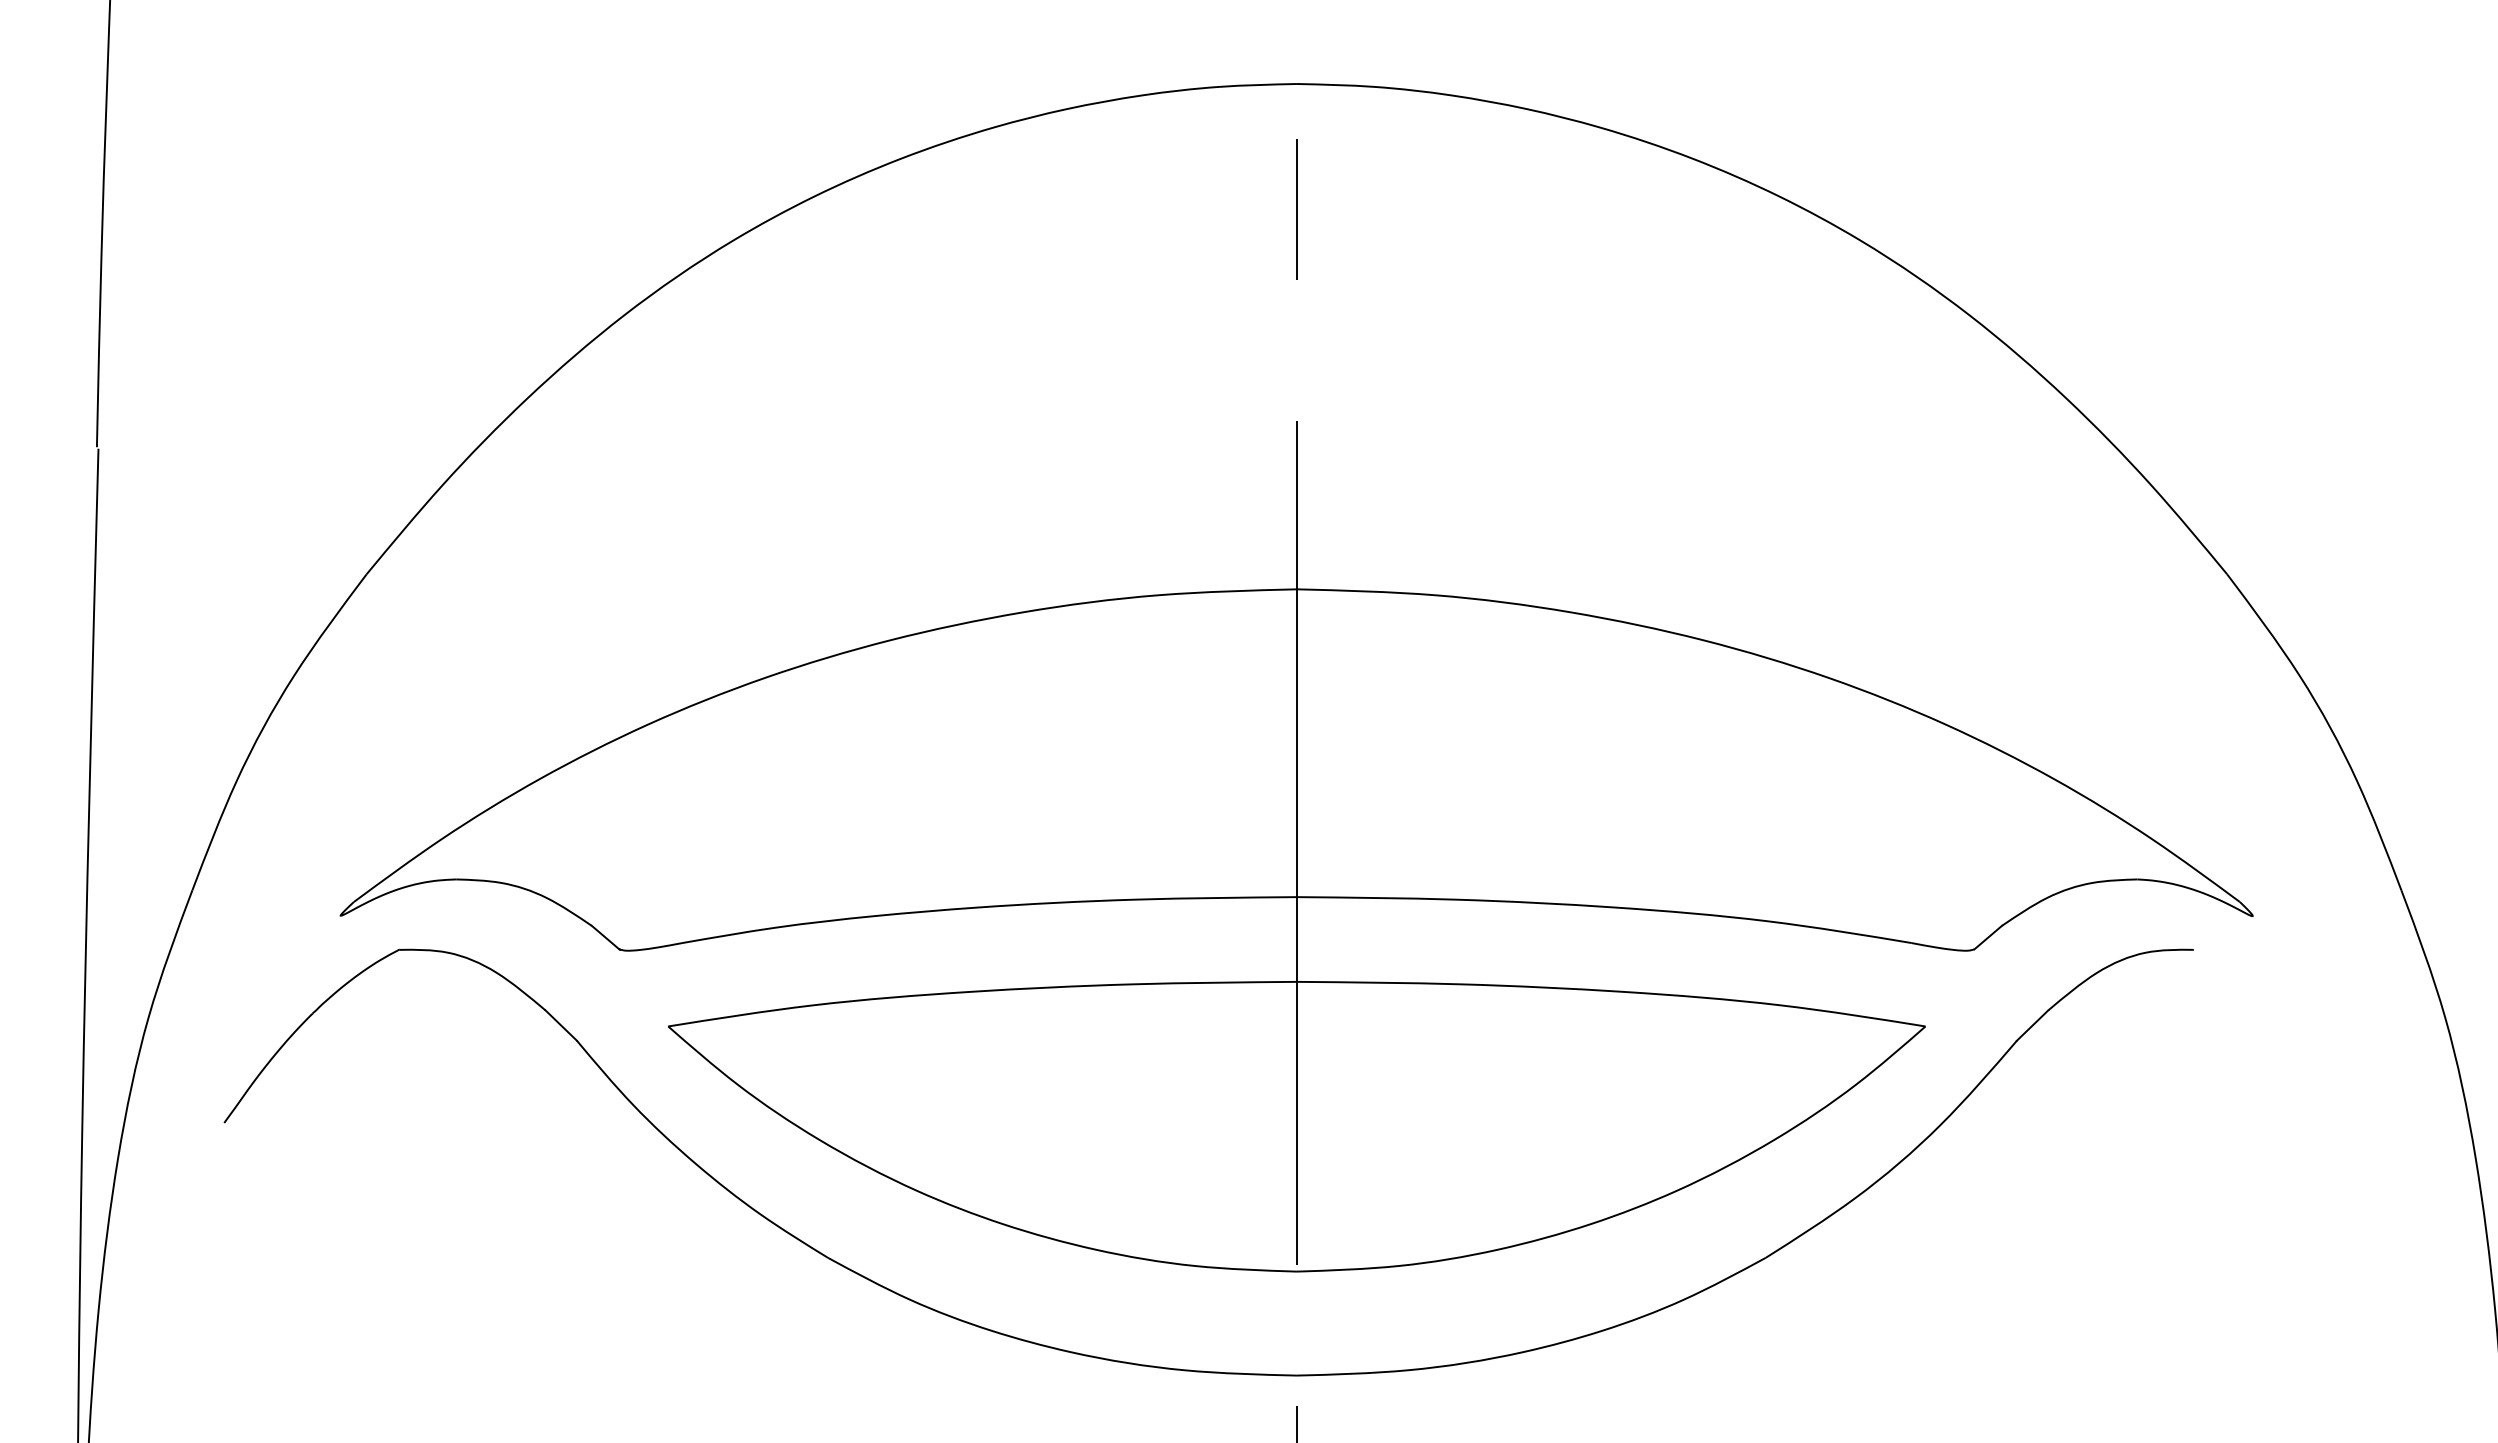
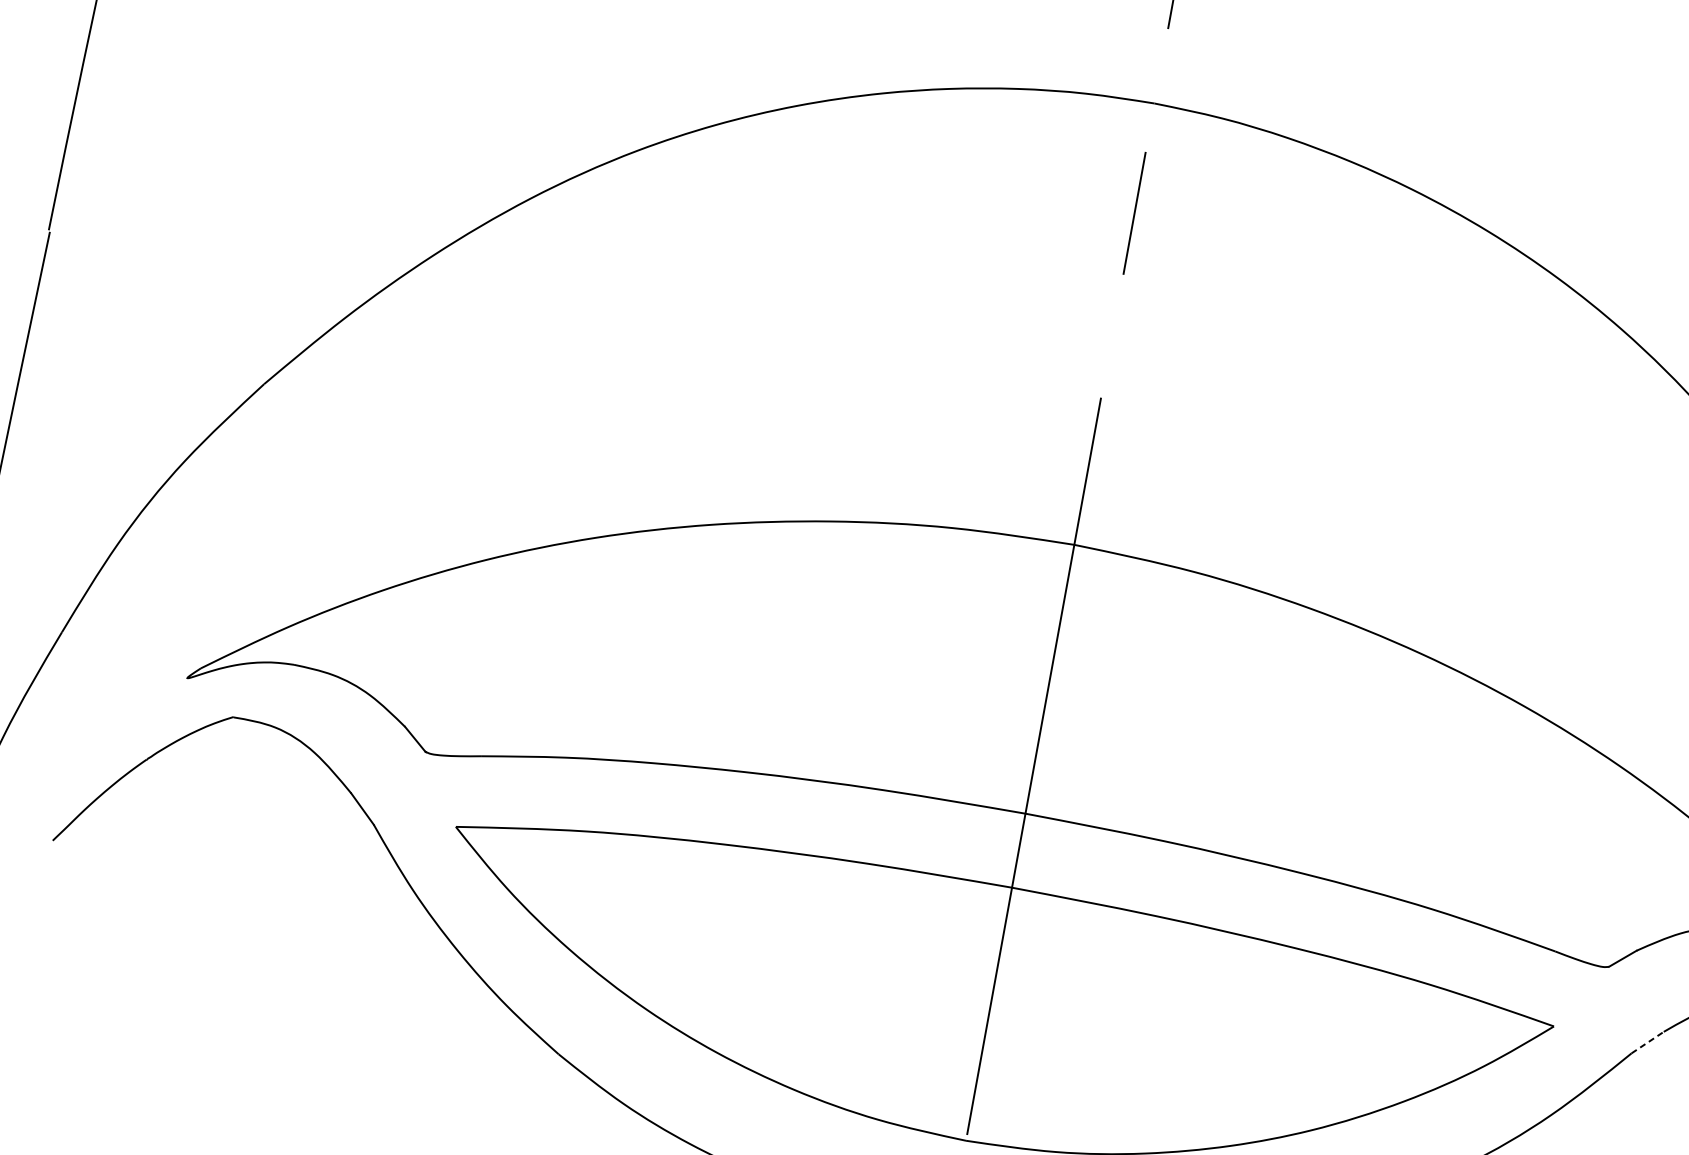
line: (2032, 1025) -> (1647, 1042), solid -> dashed

